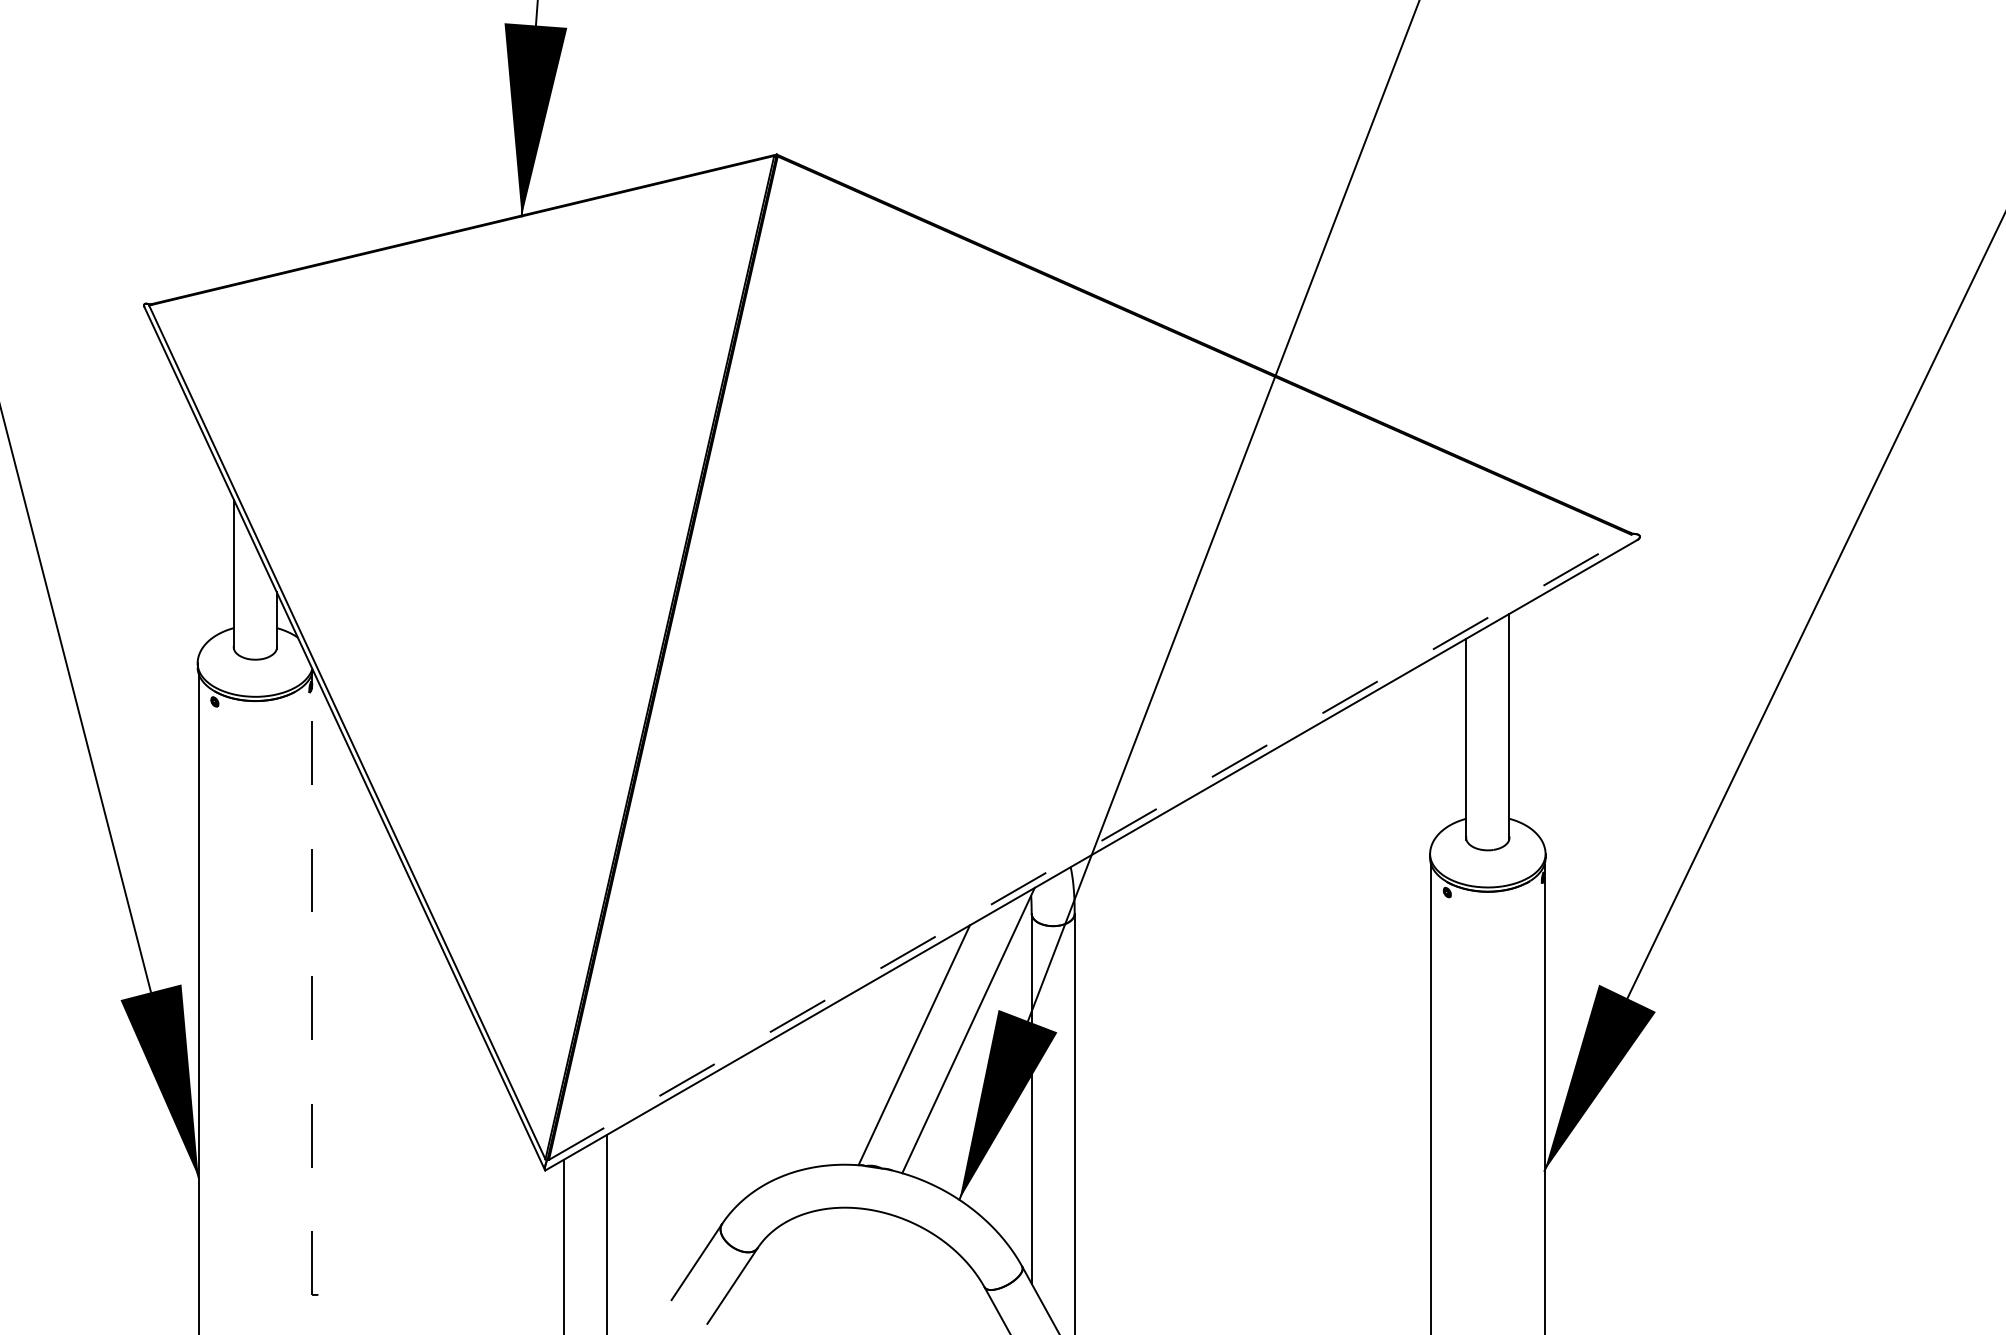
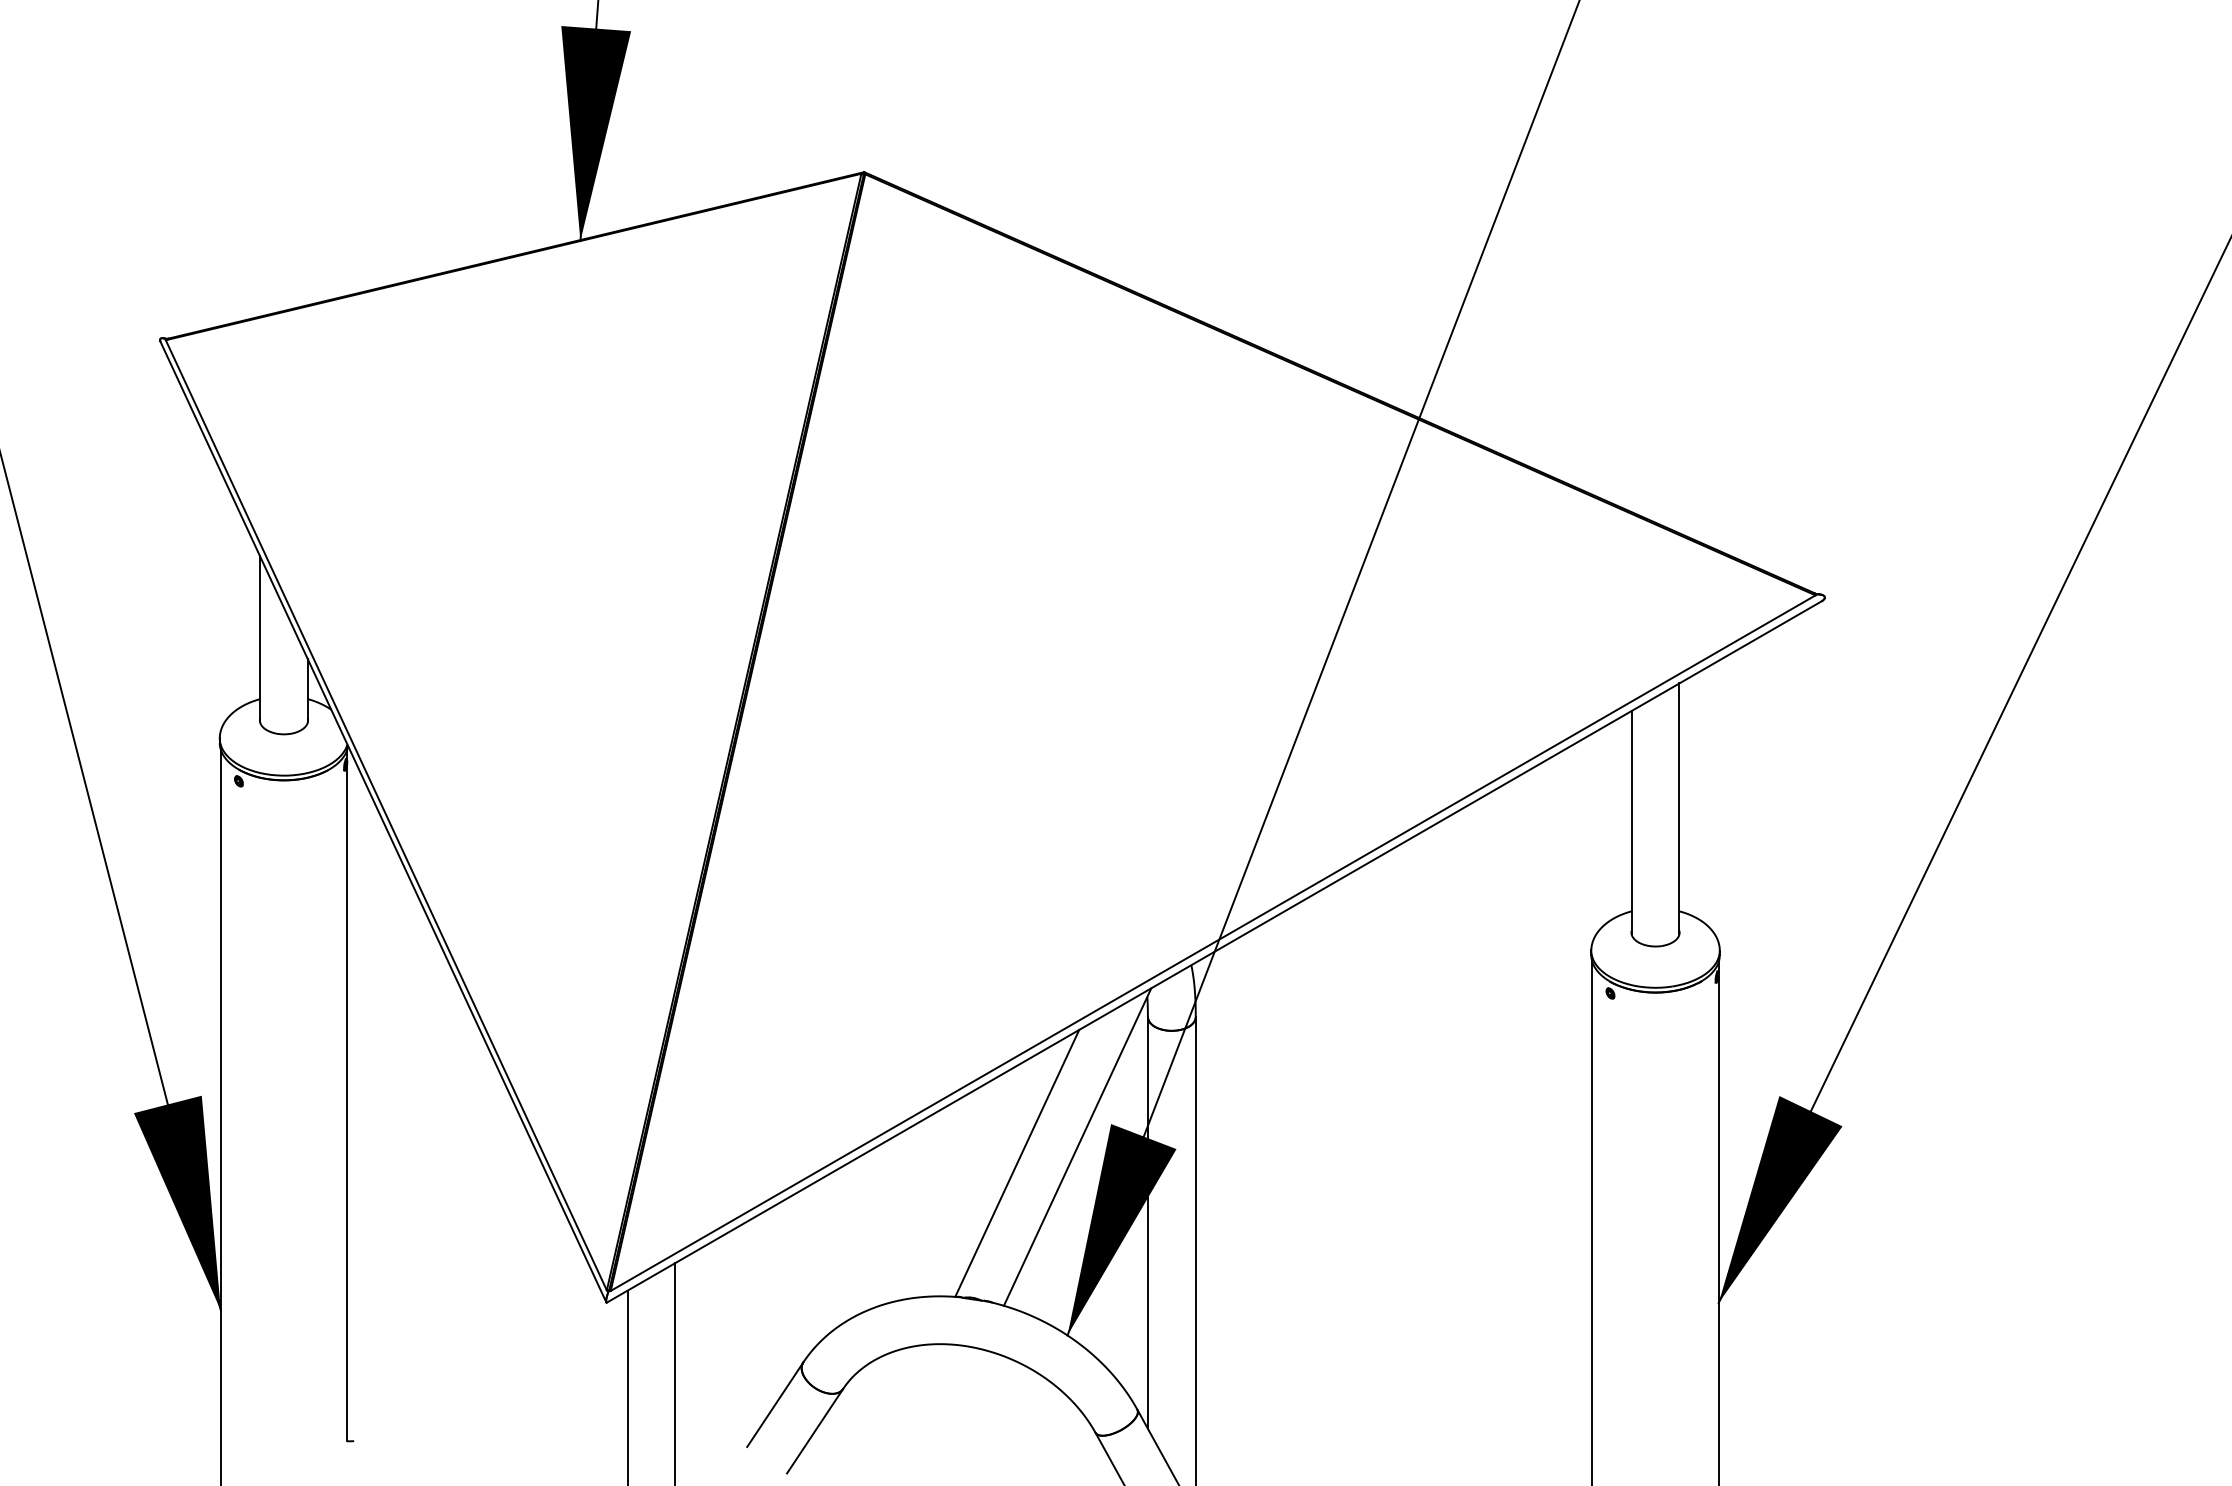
line: (1090, 847) -> (1213, 943), dashed -> solid
line: (312, 990) -> (347, 1102), dashed -> solid

